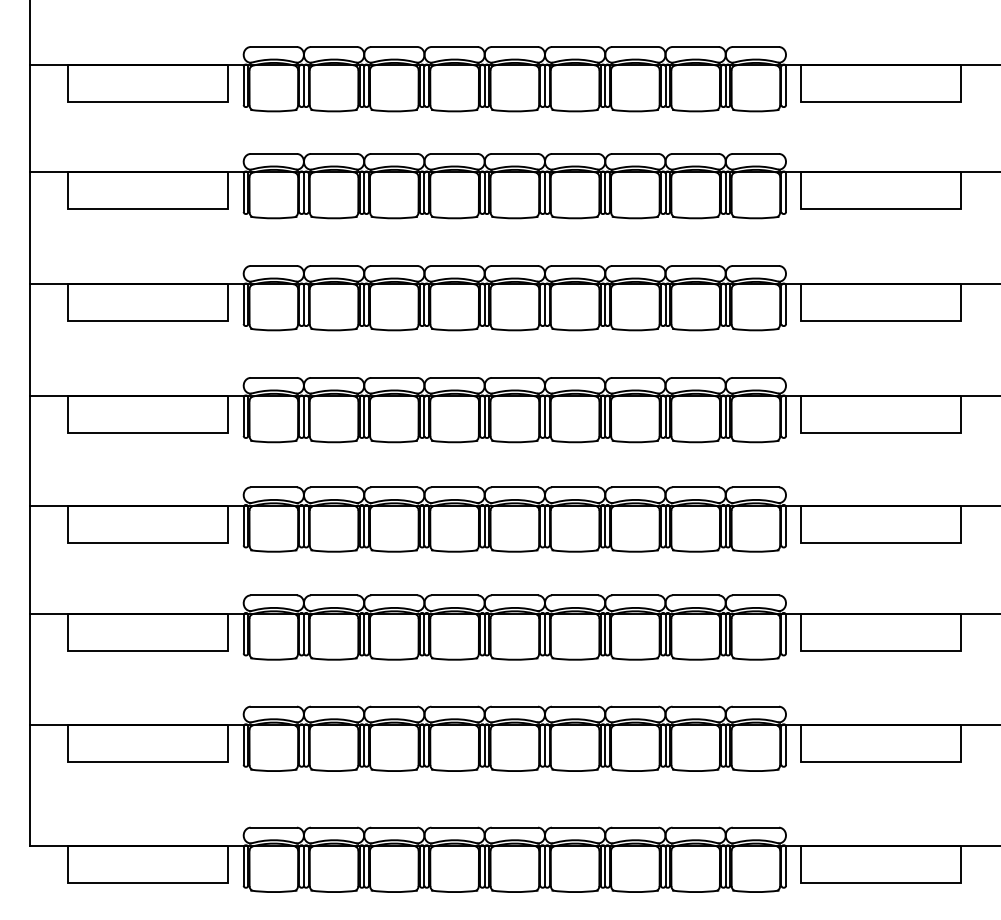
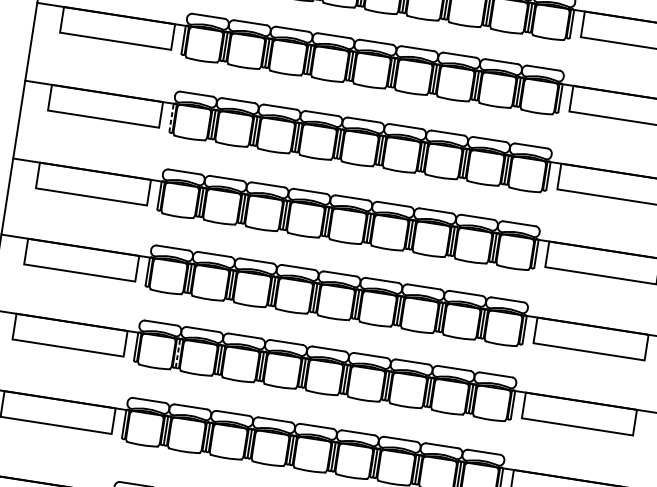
line: (243, 305) -> (171, 118), solid -> dashed
line: (303, 634) -> (177, 353), solid -> dashed

